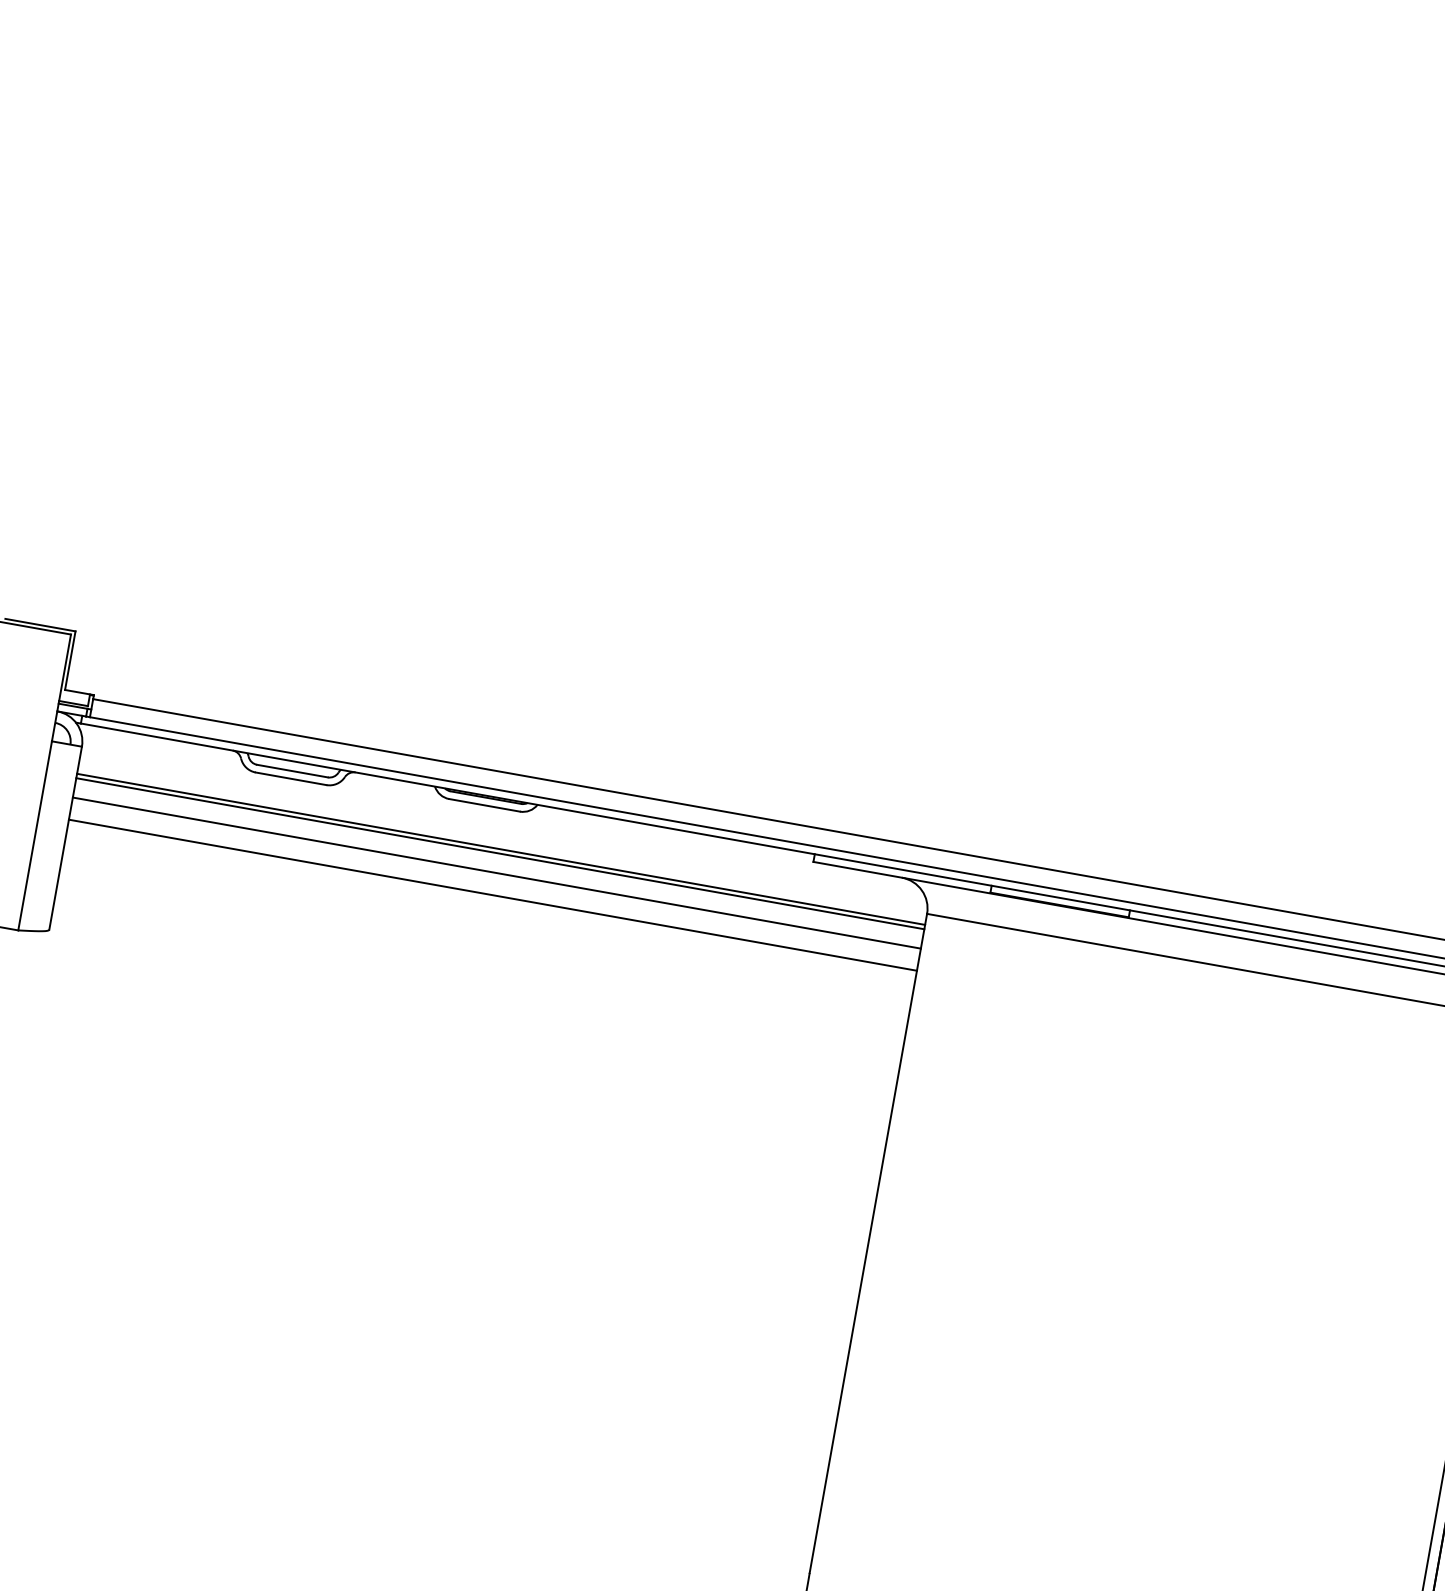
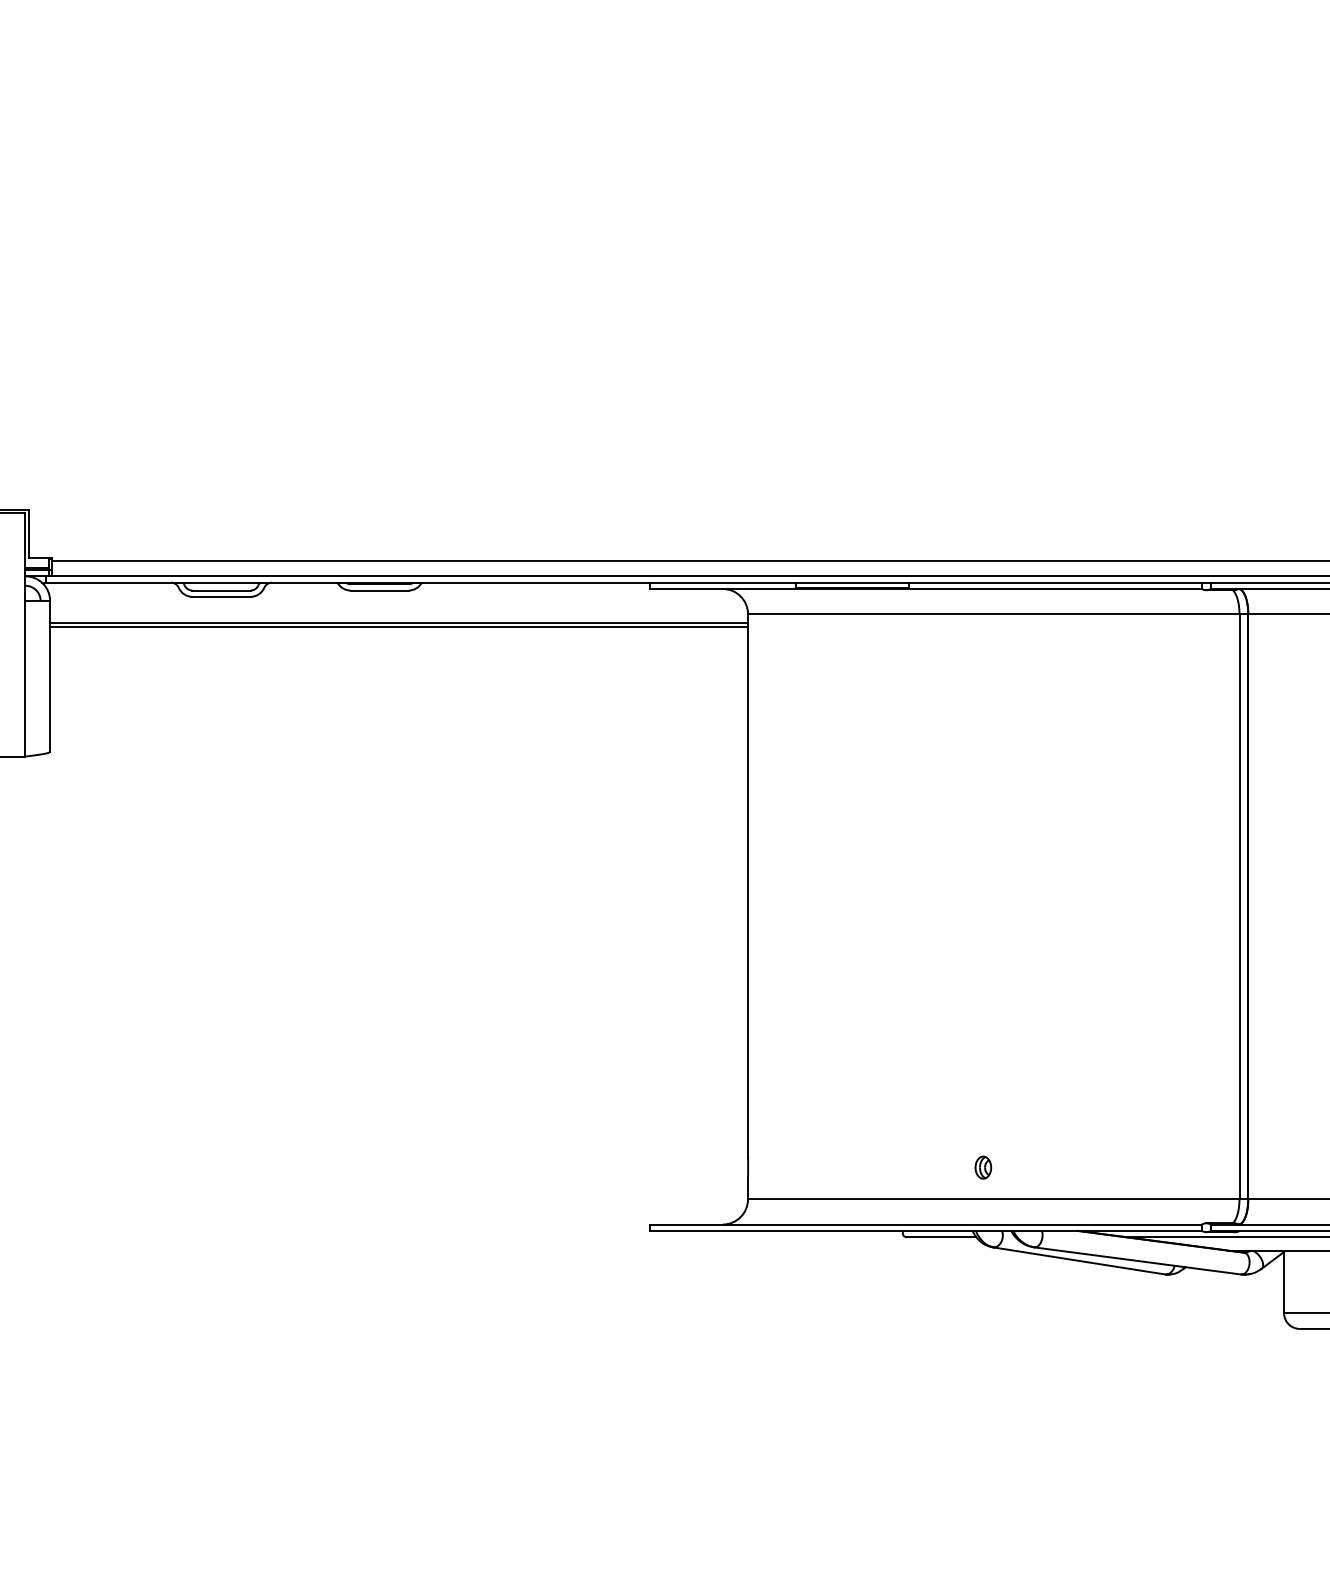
line: (497, 872) -> (399, 642), removed
line: (493, 895) -> (399, 661), removed

